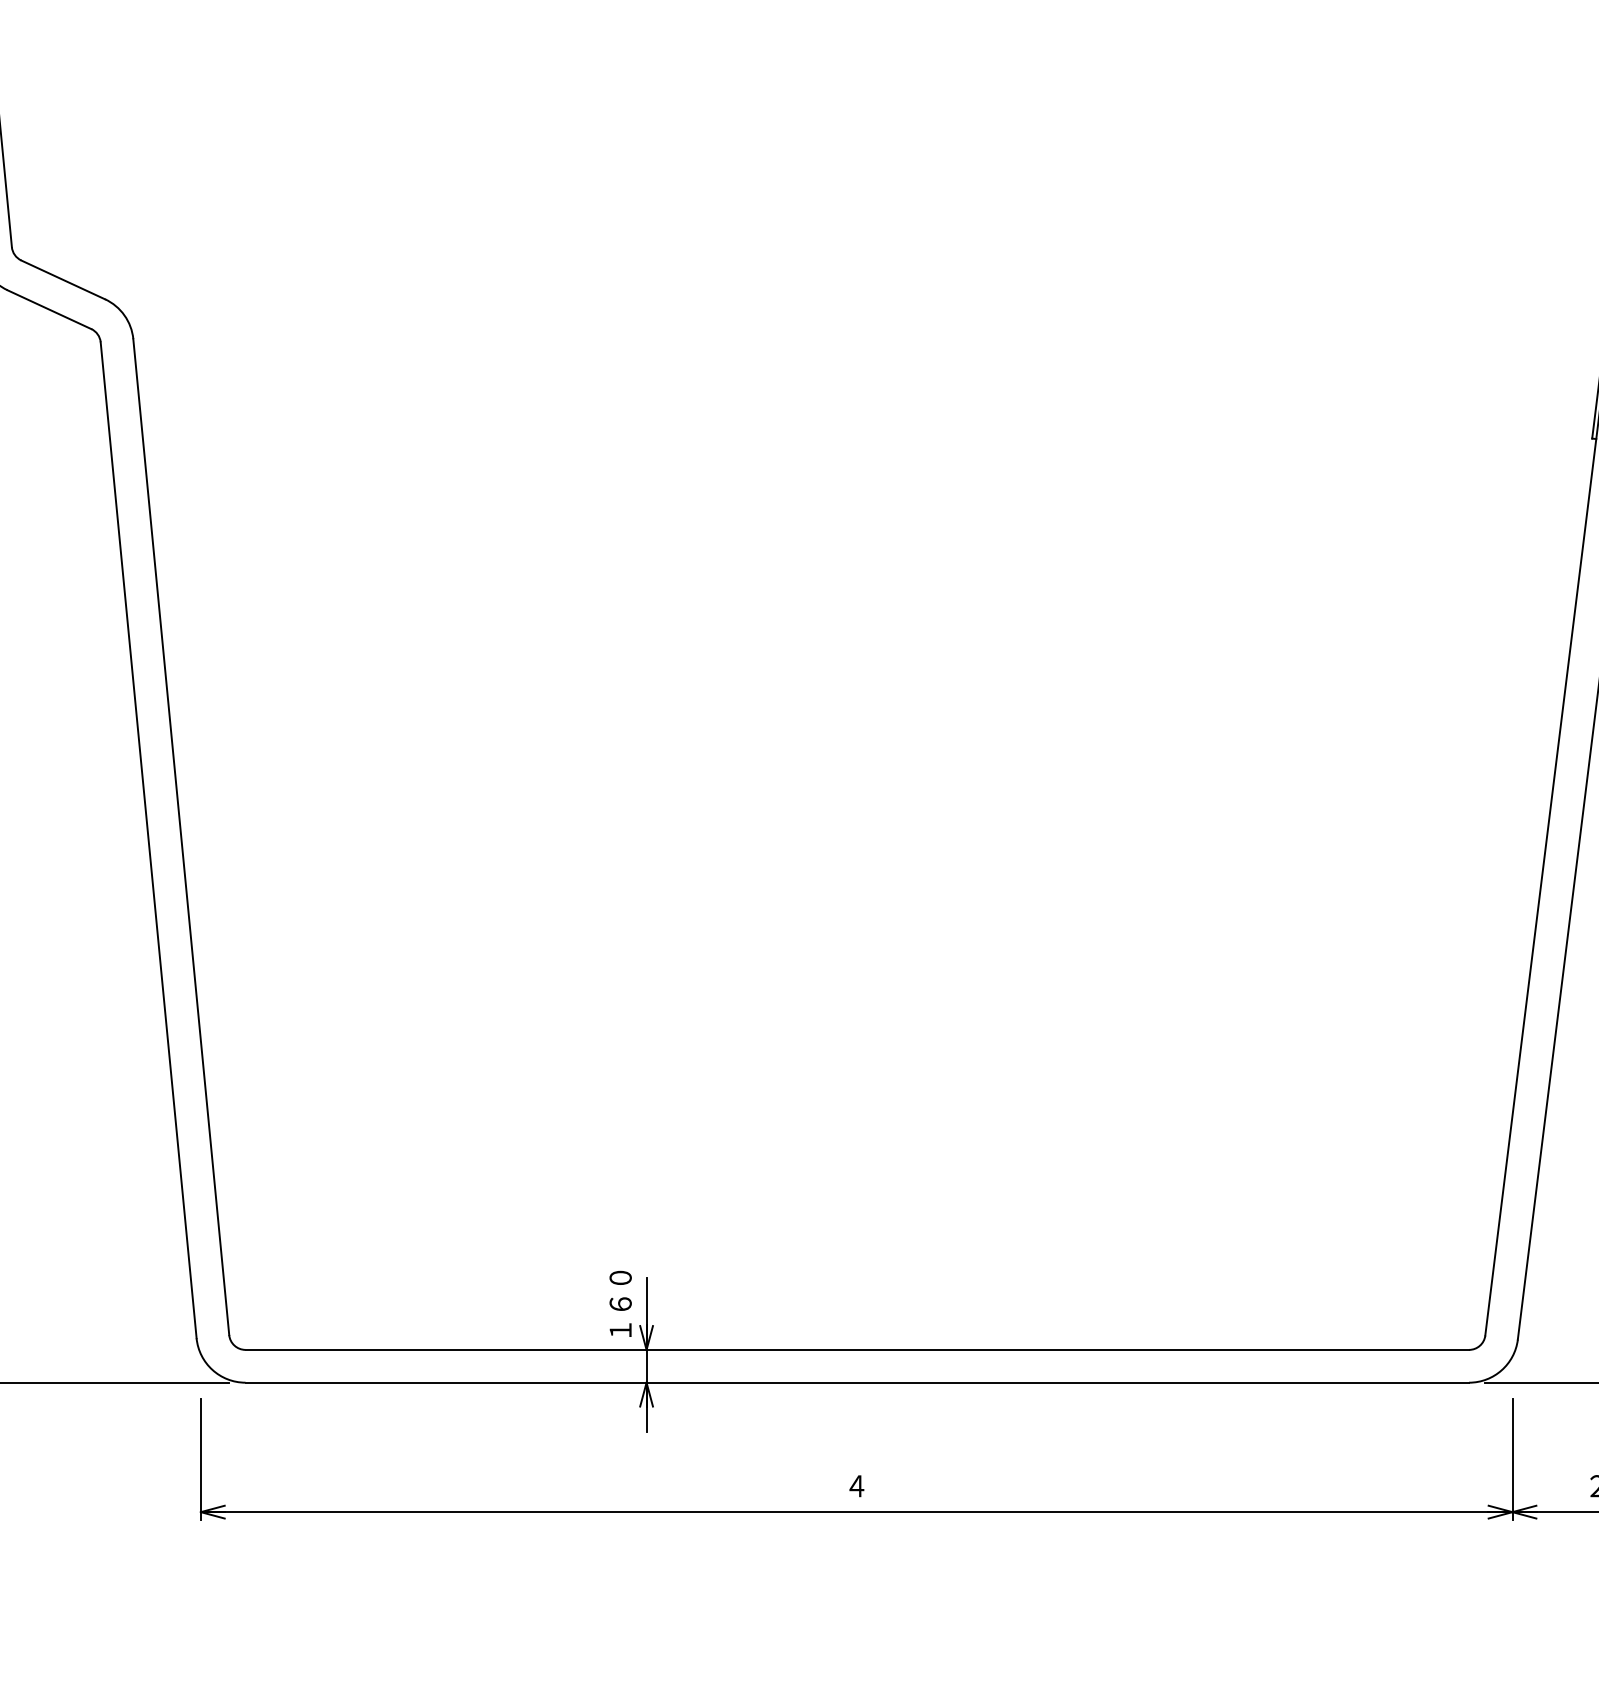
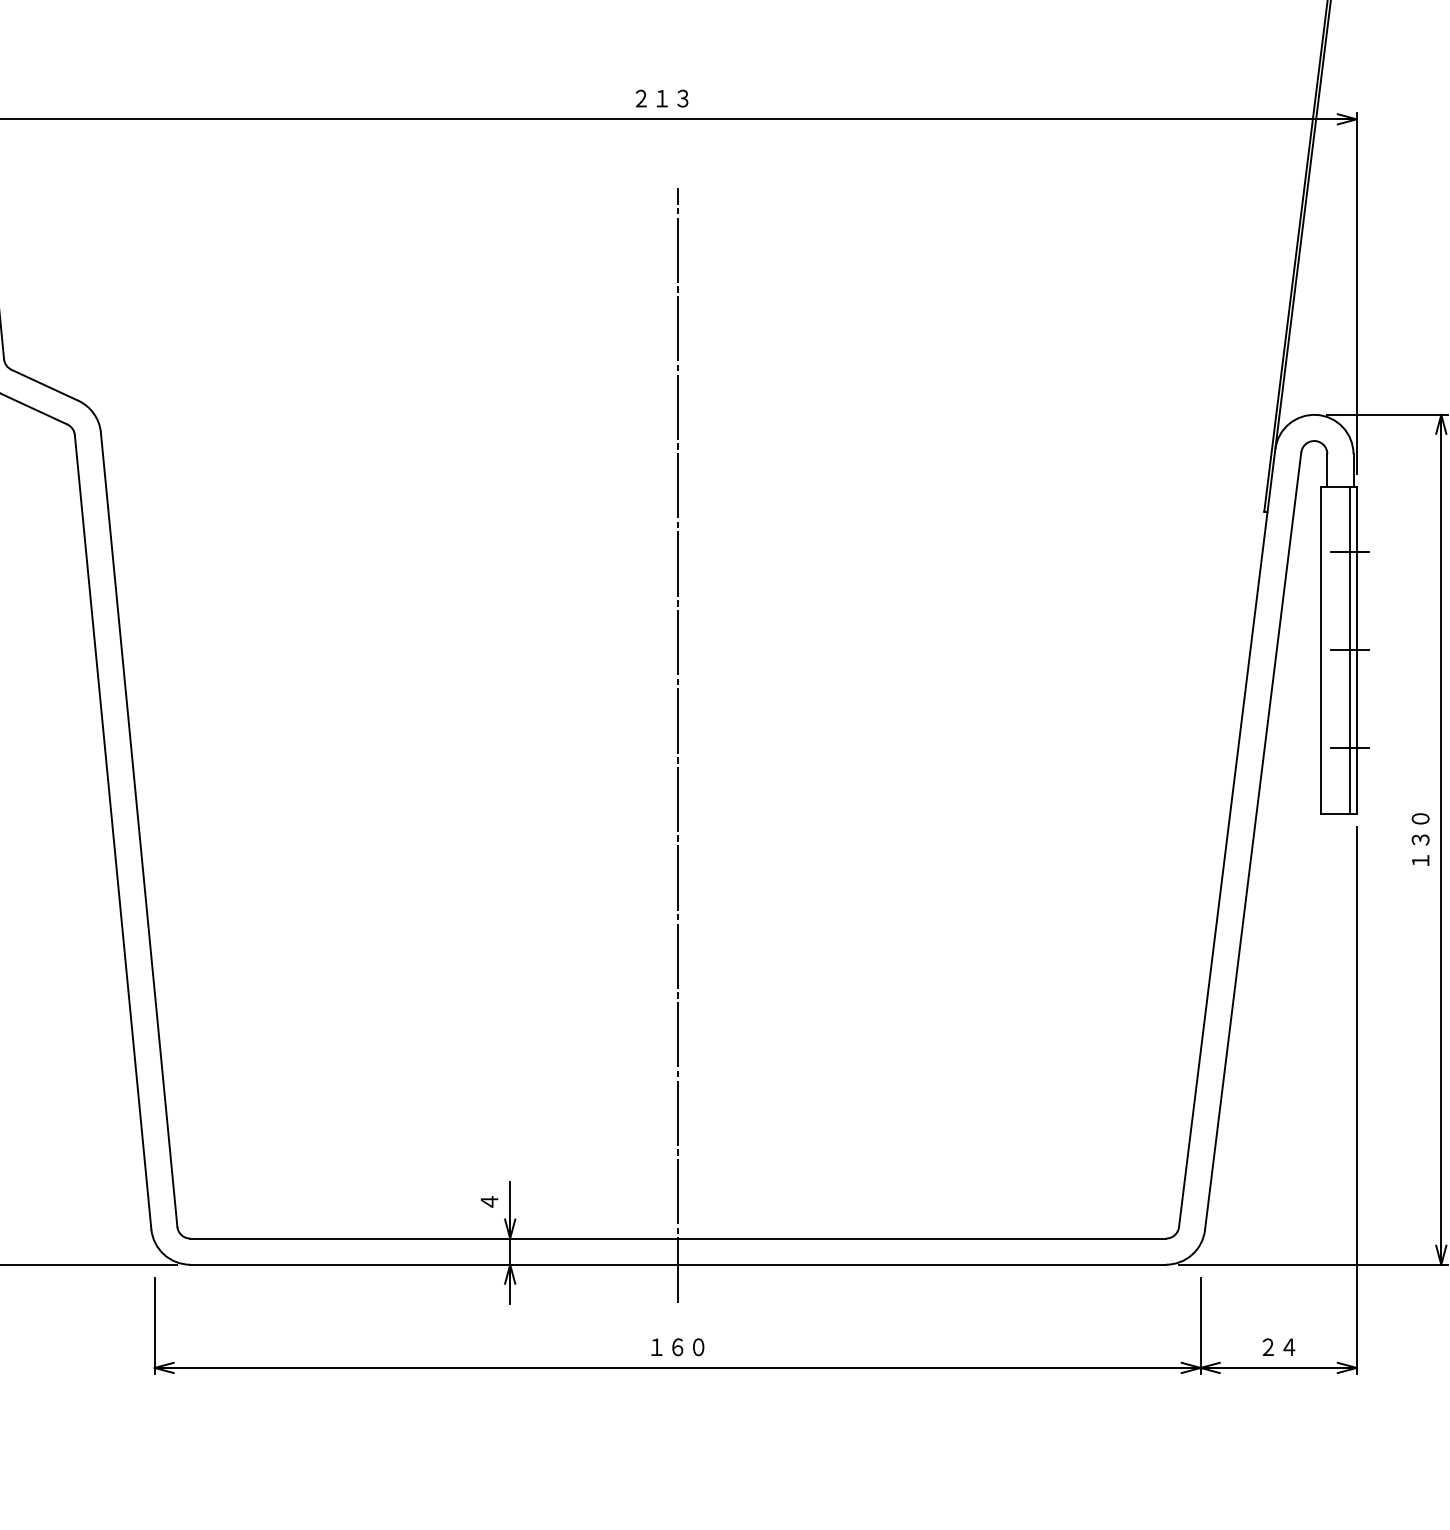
line: (857, 730) -> (678, 744), added
text: (620, 1303) -> (489, 1201), １６０ -> ４
text: (856, 1486) -> (677, 1347), ４ -> １６０

